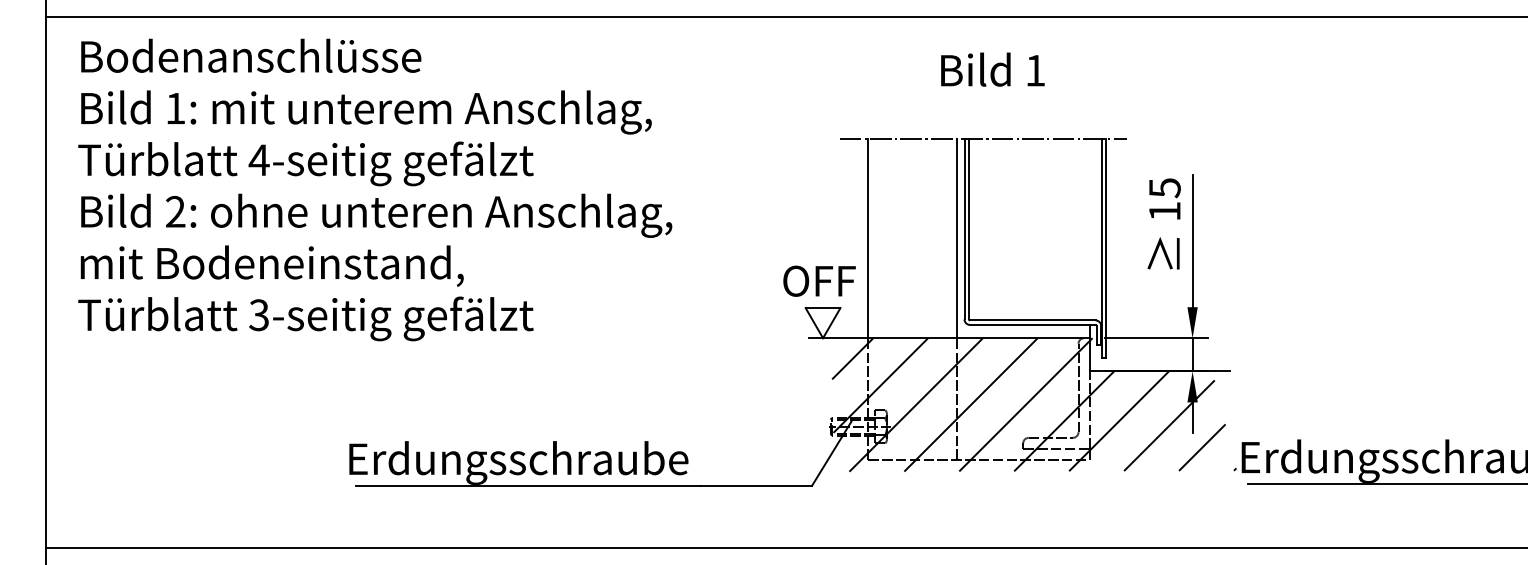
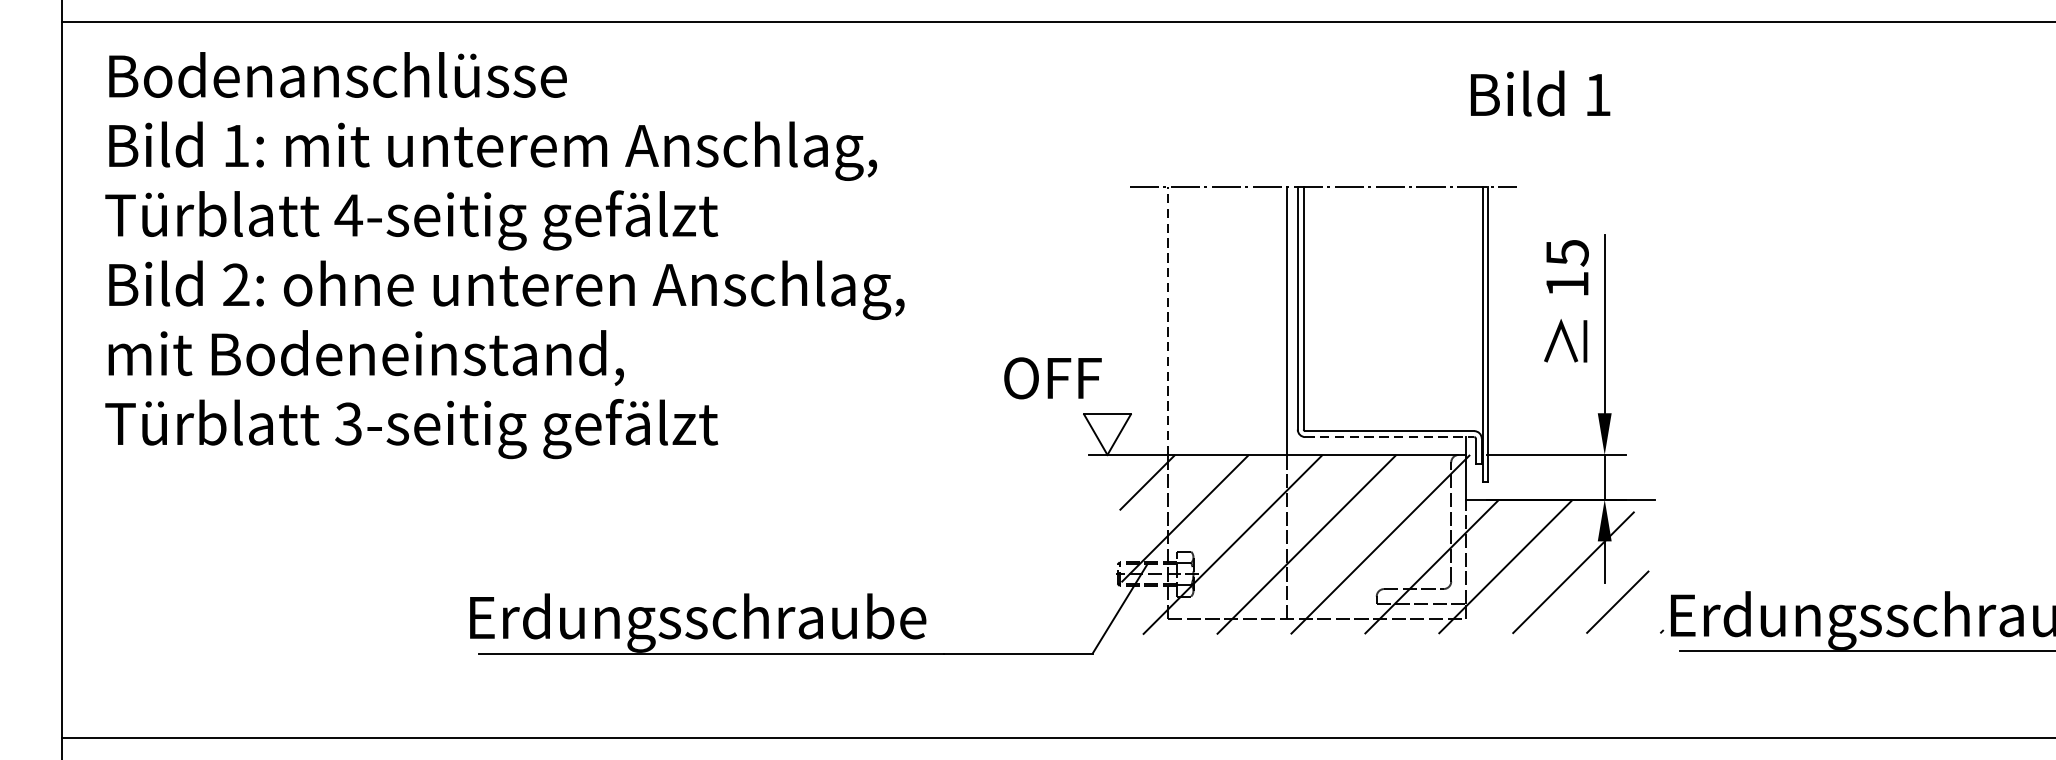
text: (992, 69) -> (1540, 93), moved
line: (868, 238) -> (1168, 320), solid -> dashed
text: (819, 280) -> (1052, 377), moved
line: (1032, 324) -> (1389, 436), solid -> dashed

